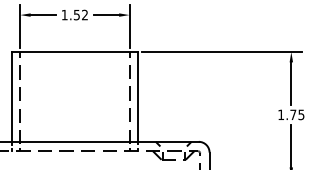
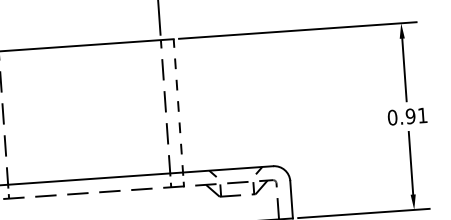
line: (138, 97) -> (179, 106), solid -> dashed
text: (291, 114) -> (407, 115), 1.75 -> 0.91

